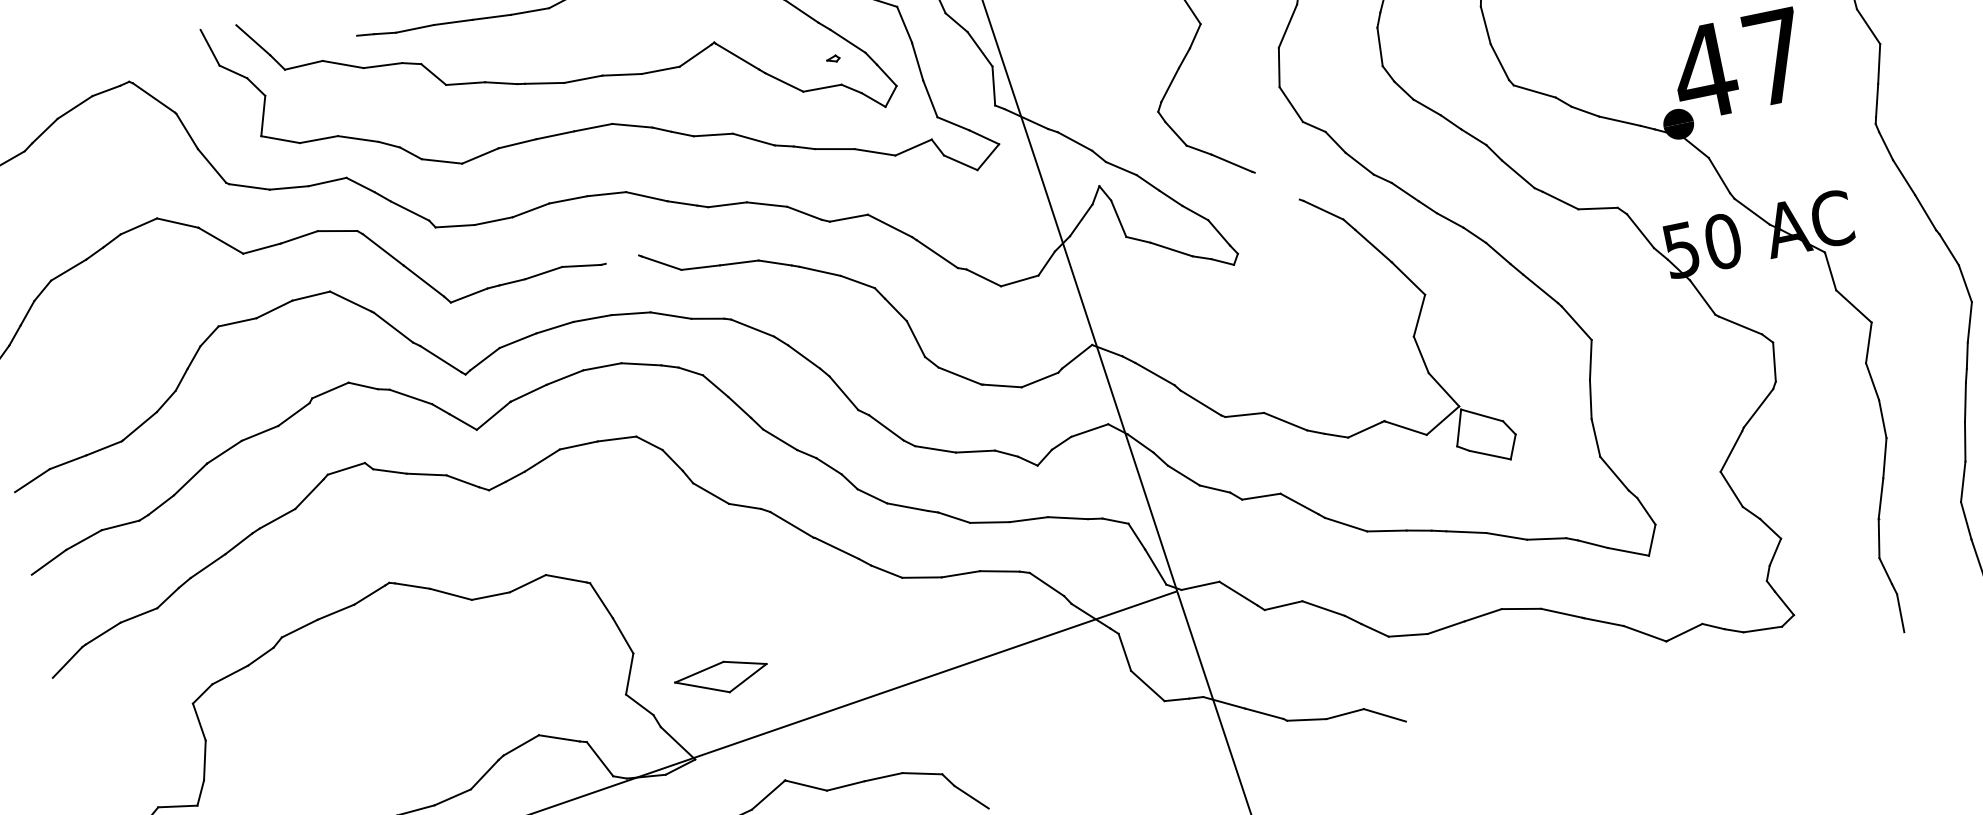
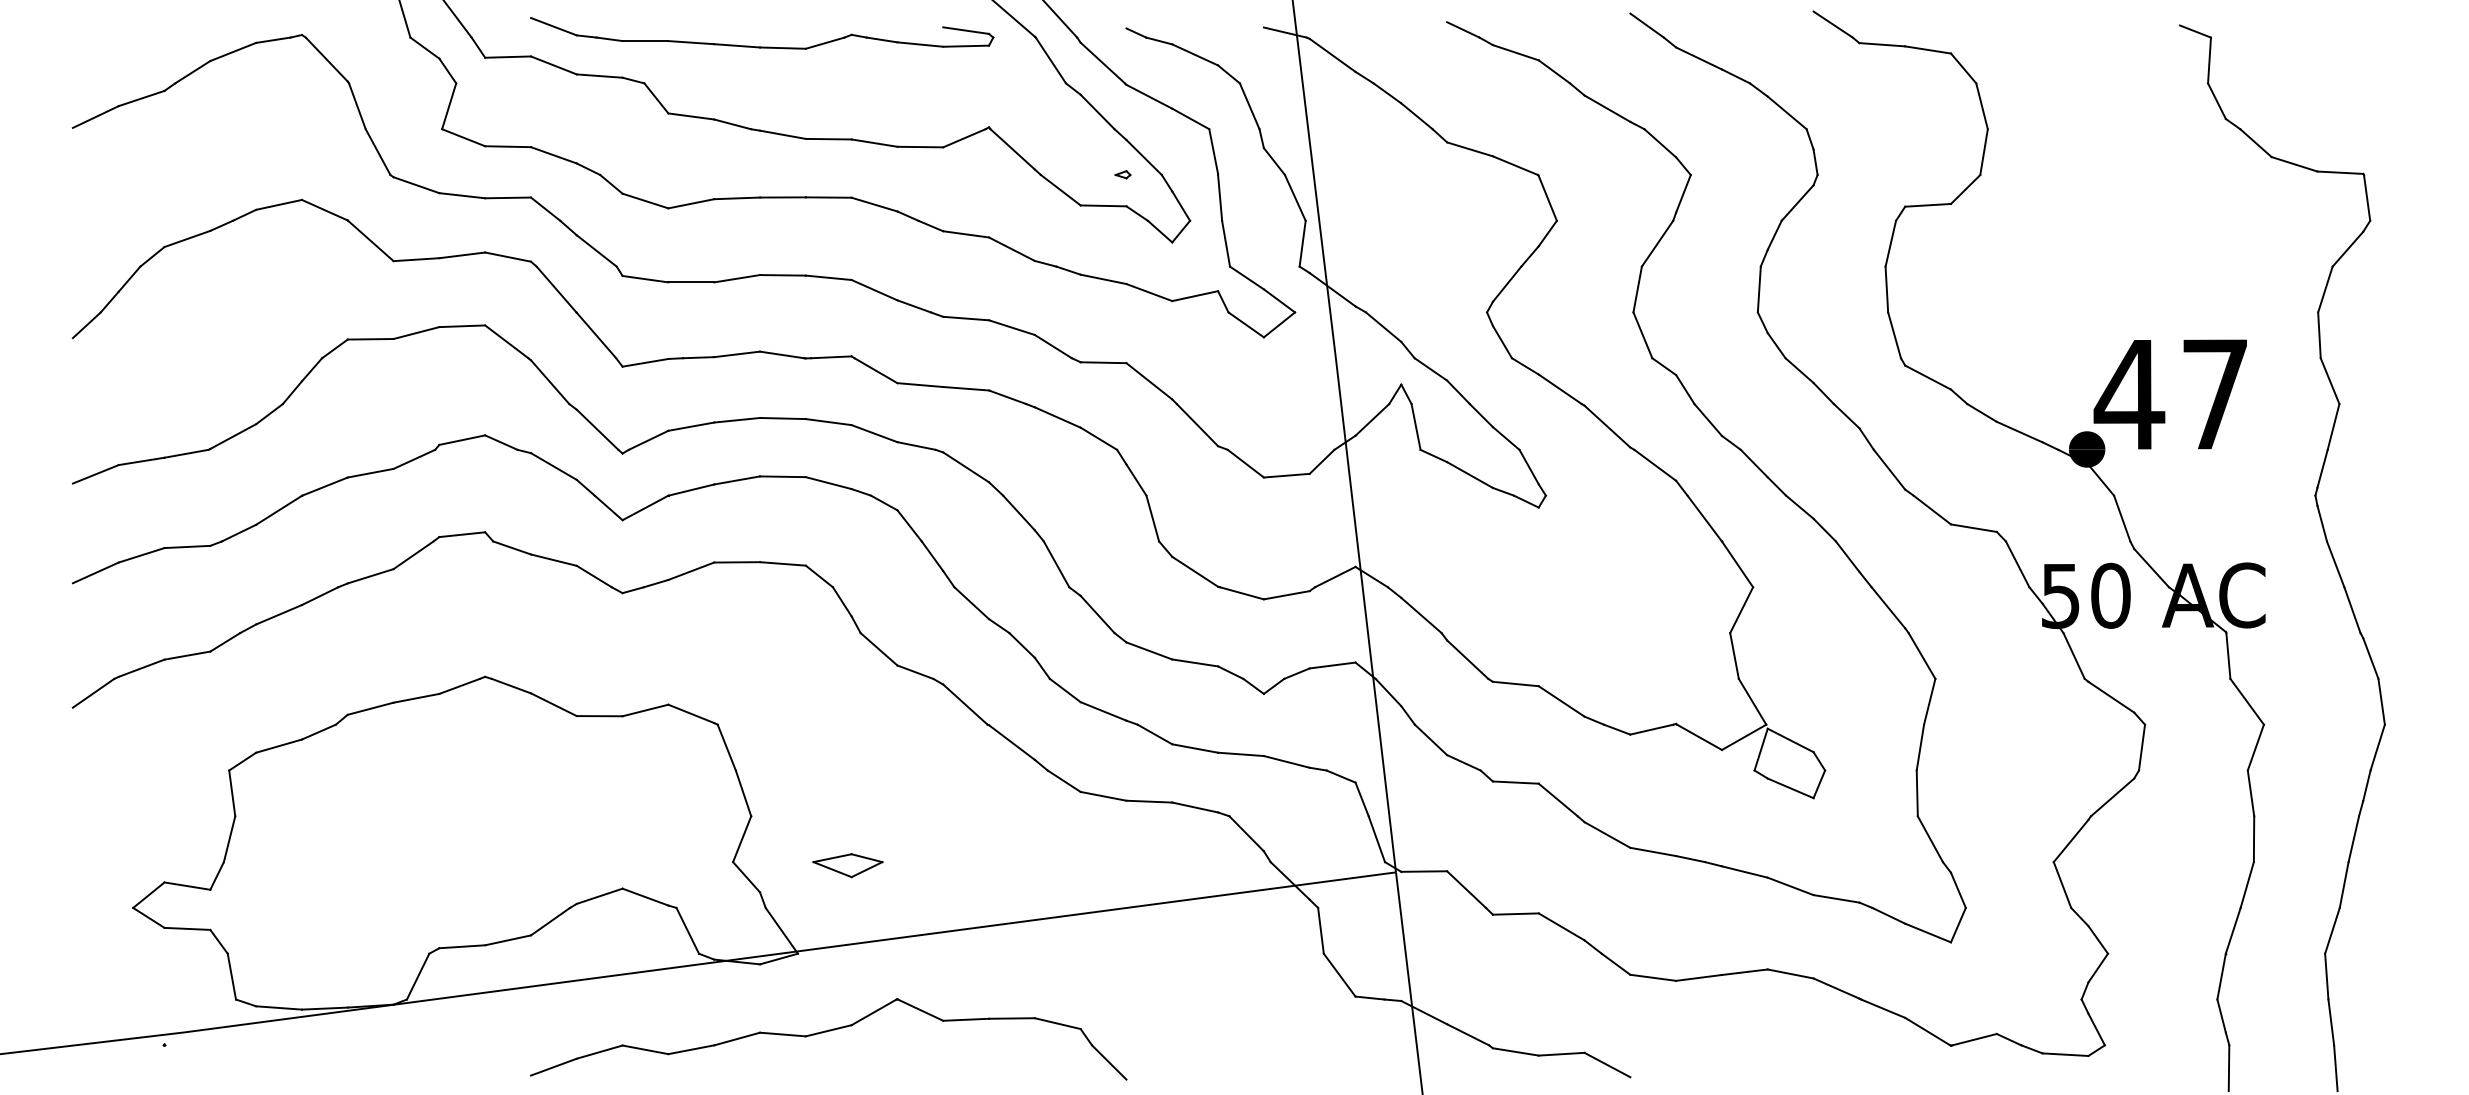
line: (336, 32) -> (553, 26), added
line: (1277, 186) -> (1607, 426), added
line: (622, 259) -> (831, 357), added
part: (721, 678) -> (847, 865), size x0.62

